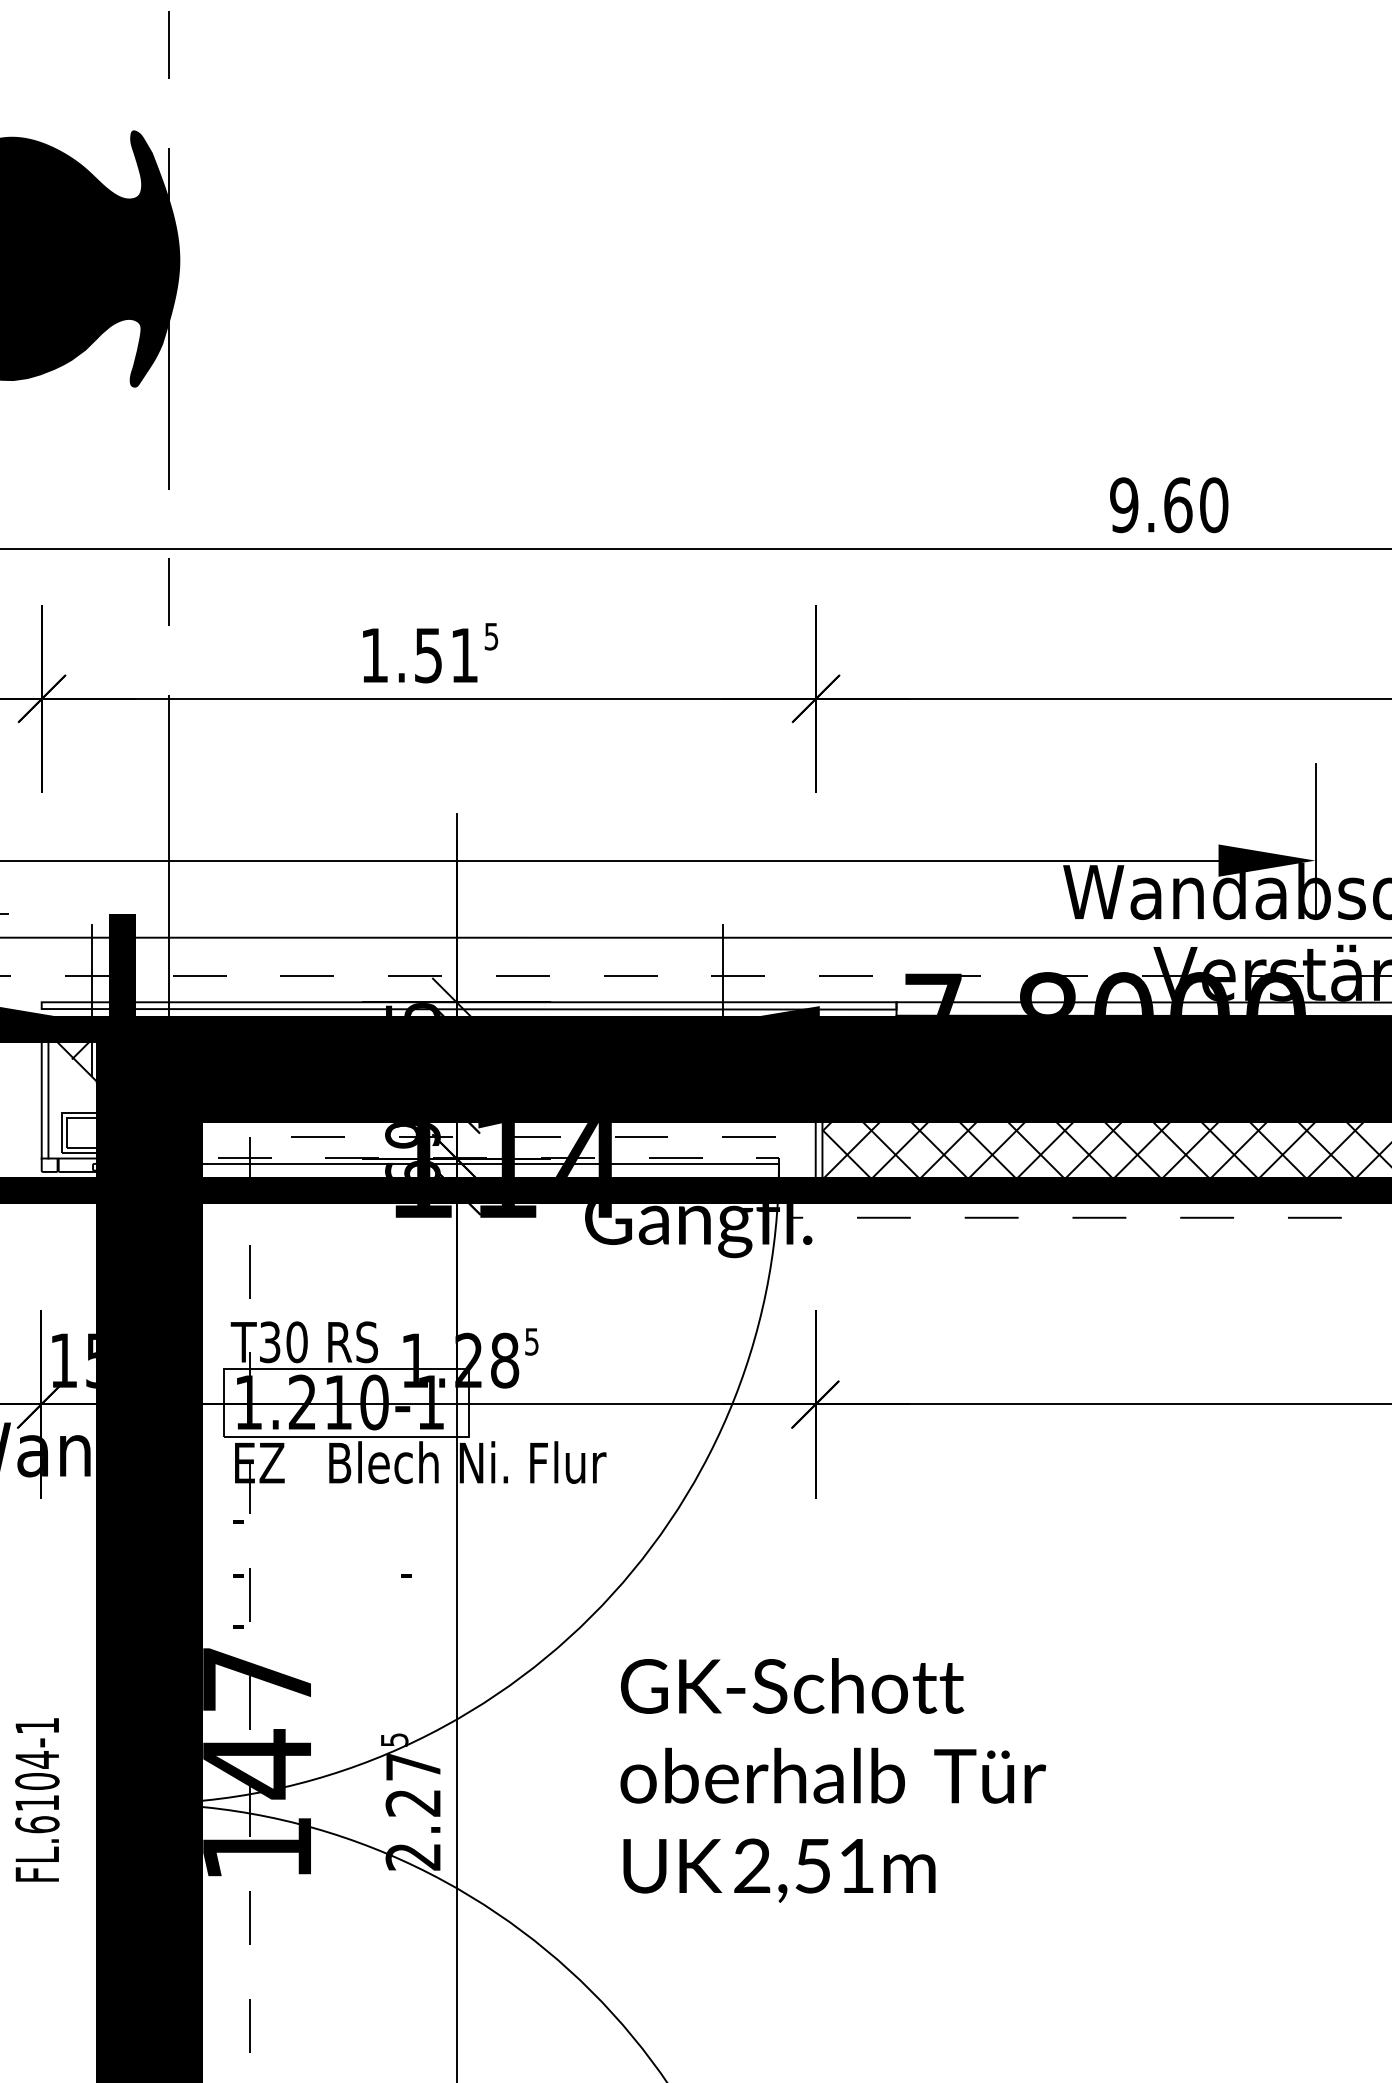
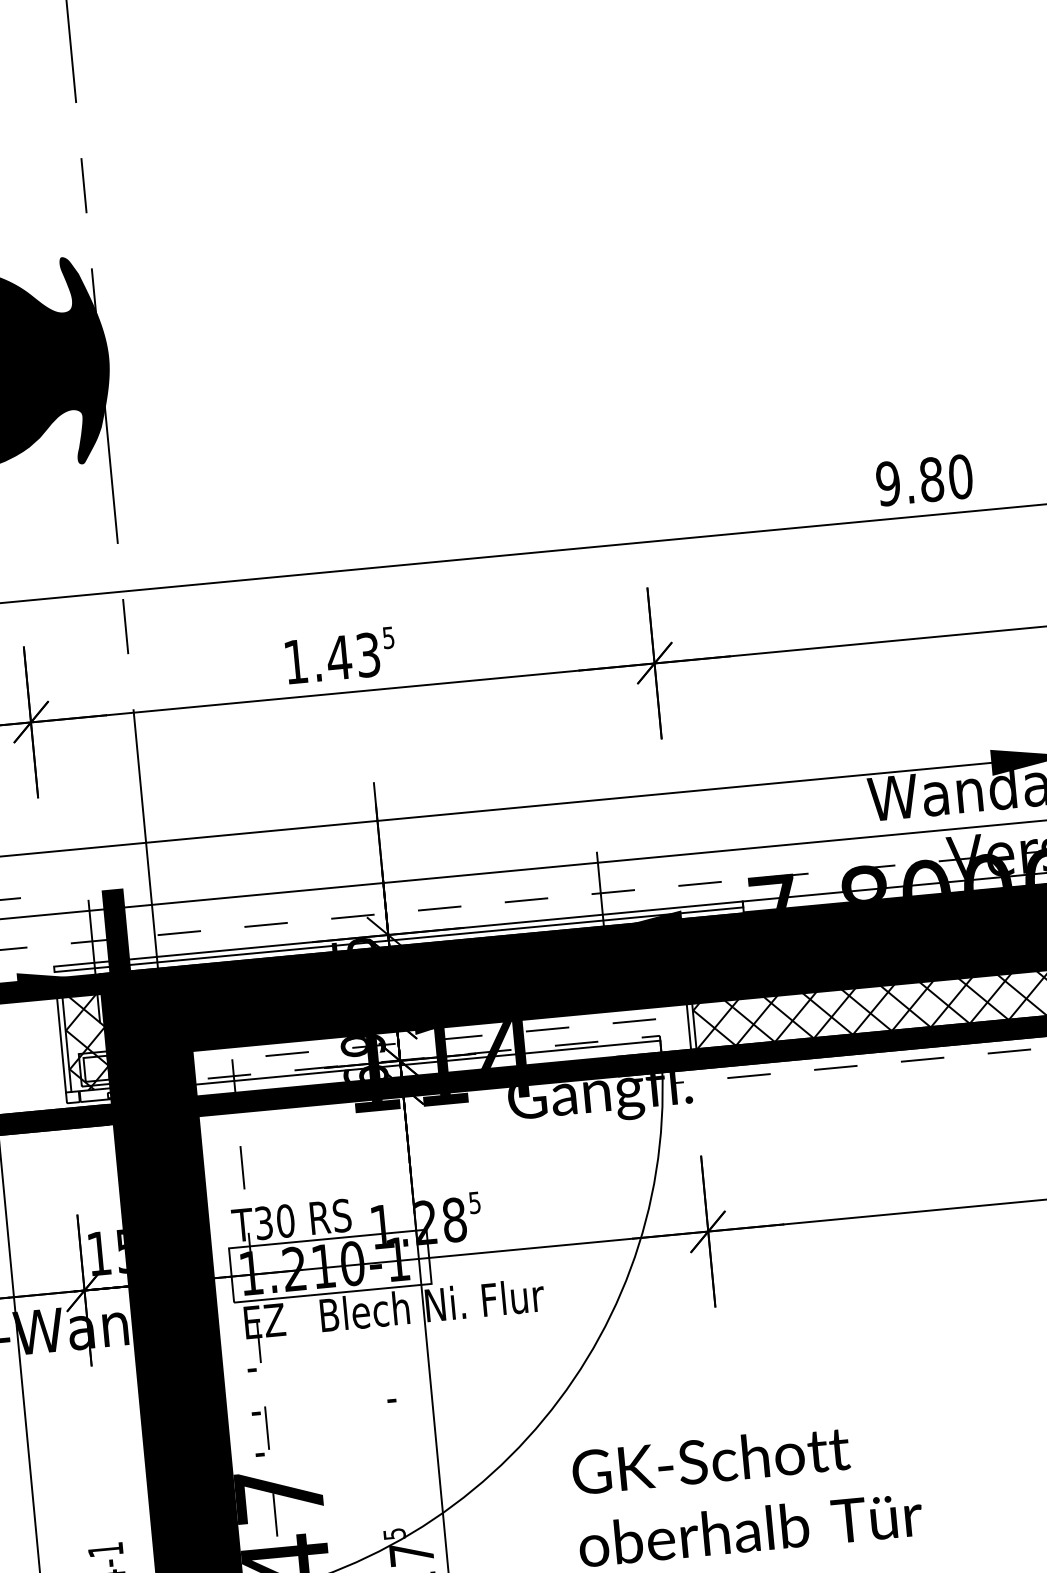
text: (1178, 505) -> (932, 479), 9.60 -> 9.80
text: (445, 655) -> (352, 656), 1.51 -> 1.43
hatch: (81, 1108) -> (94, 1049), added

